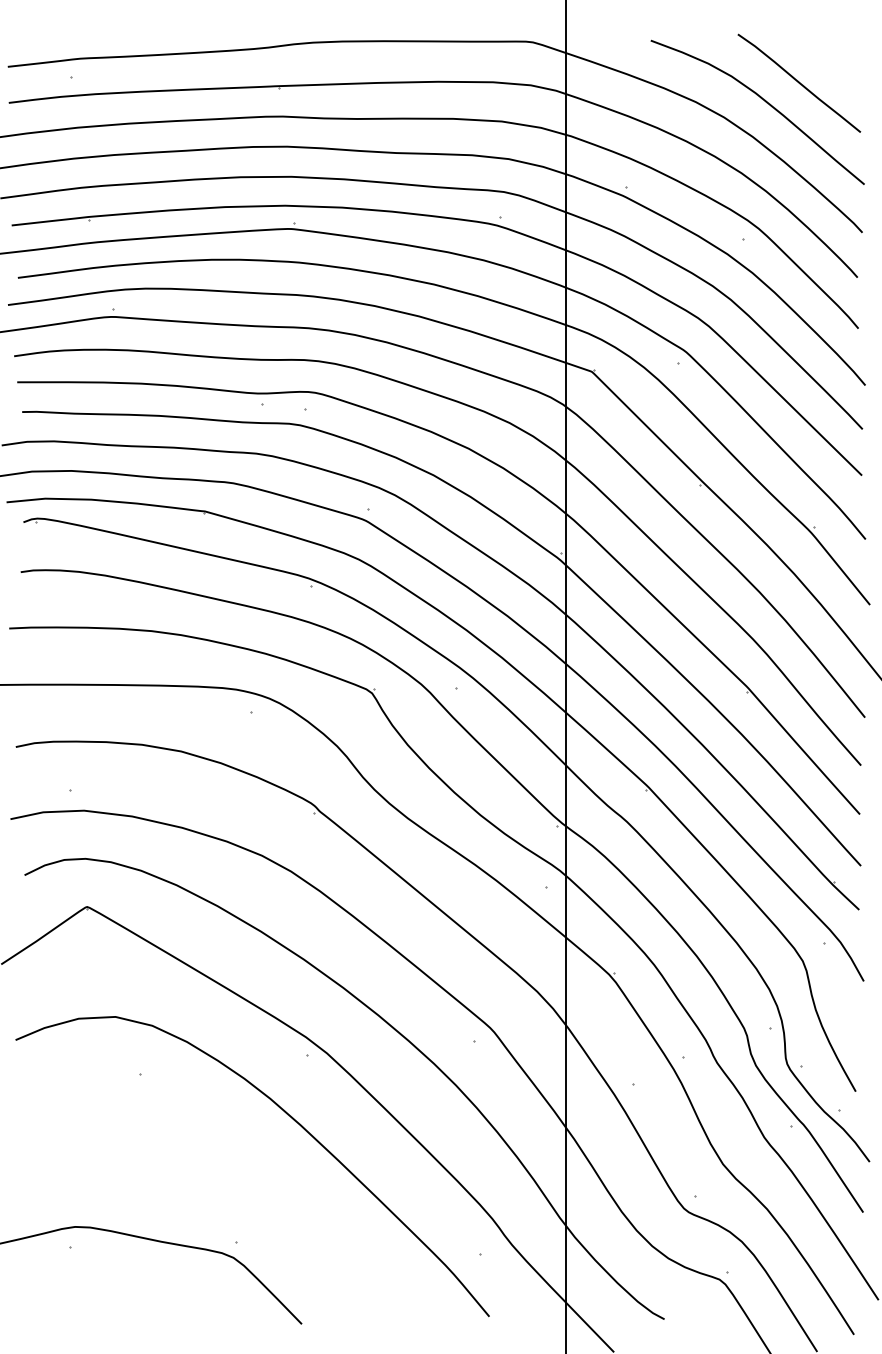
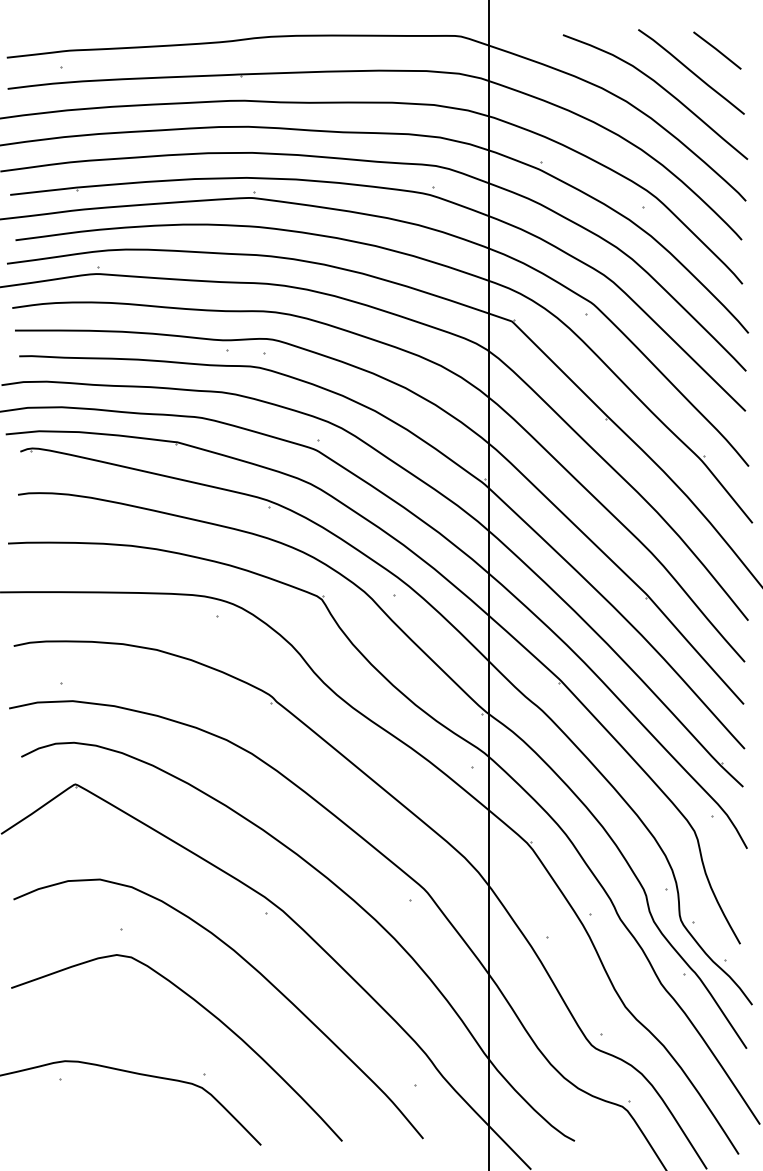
line: (829, 58) -> (717, 50), added
curve: (236, 1167) -> (204, 1009), added

